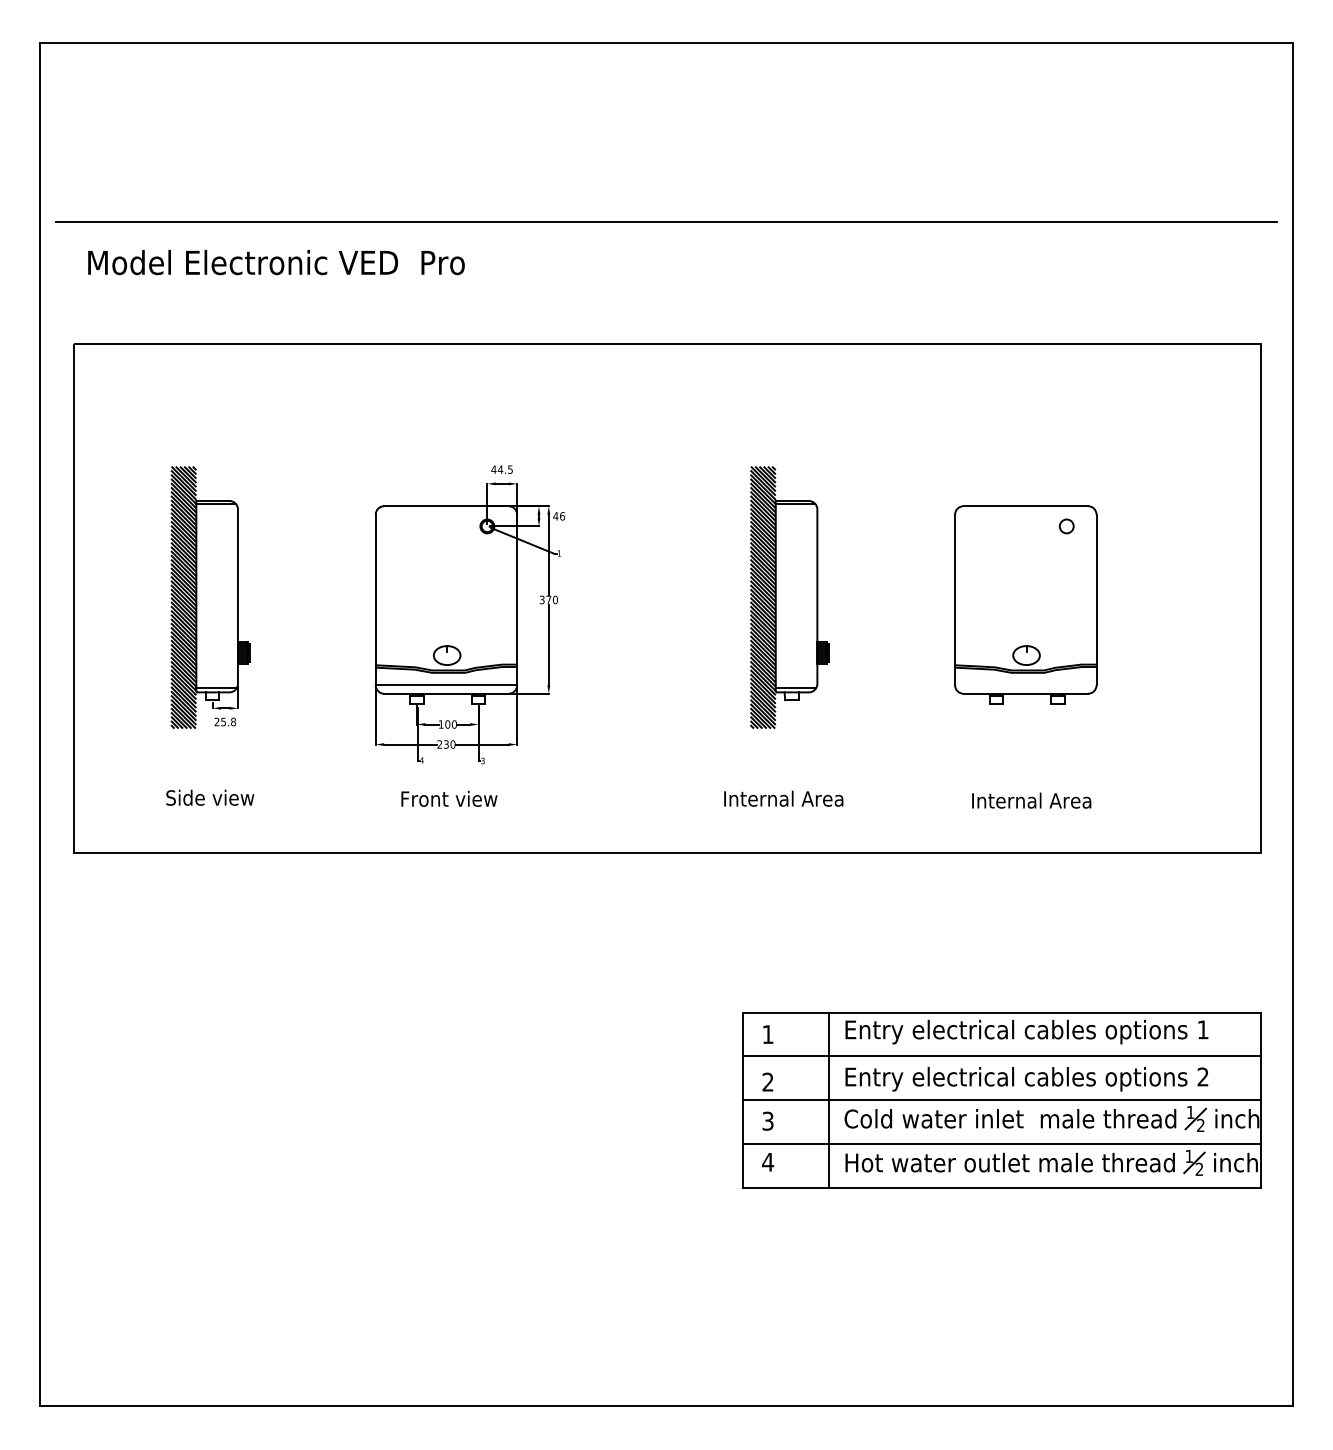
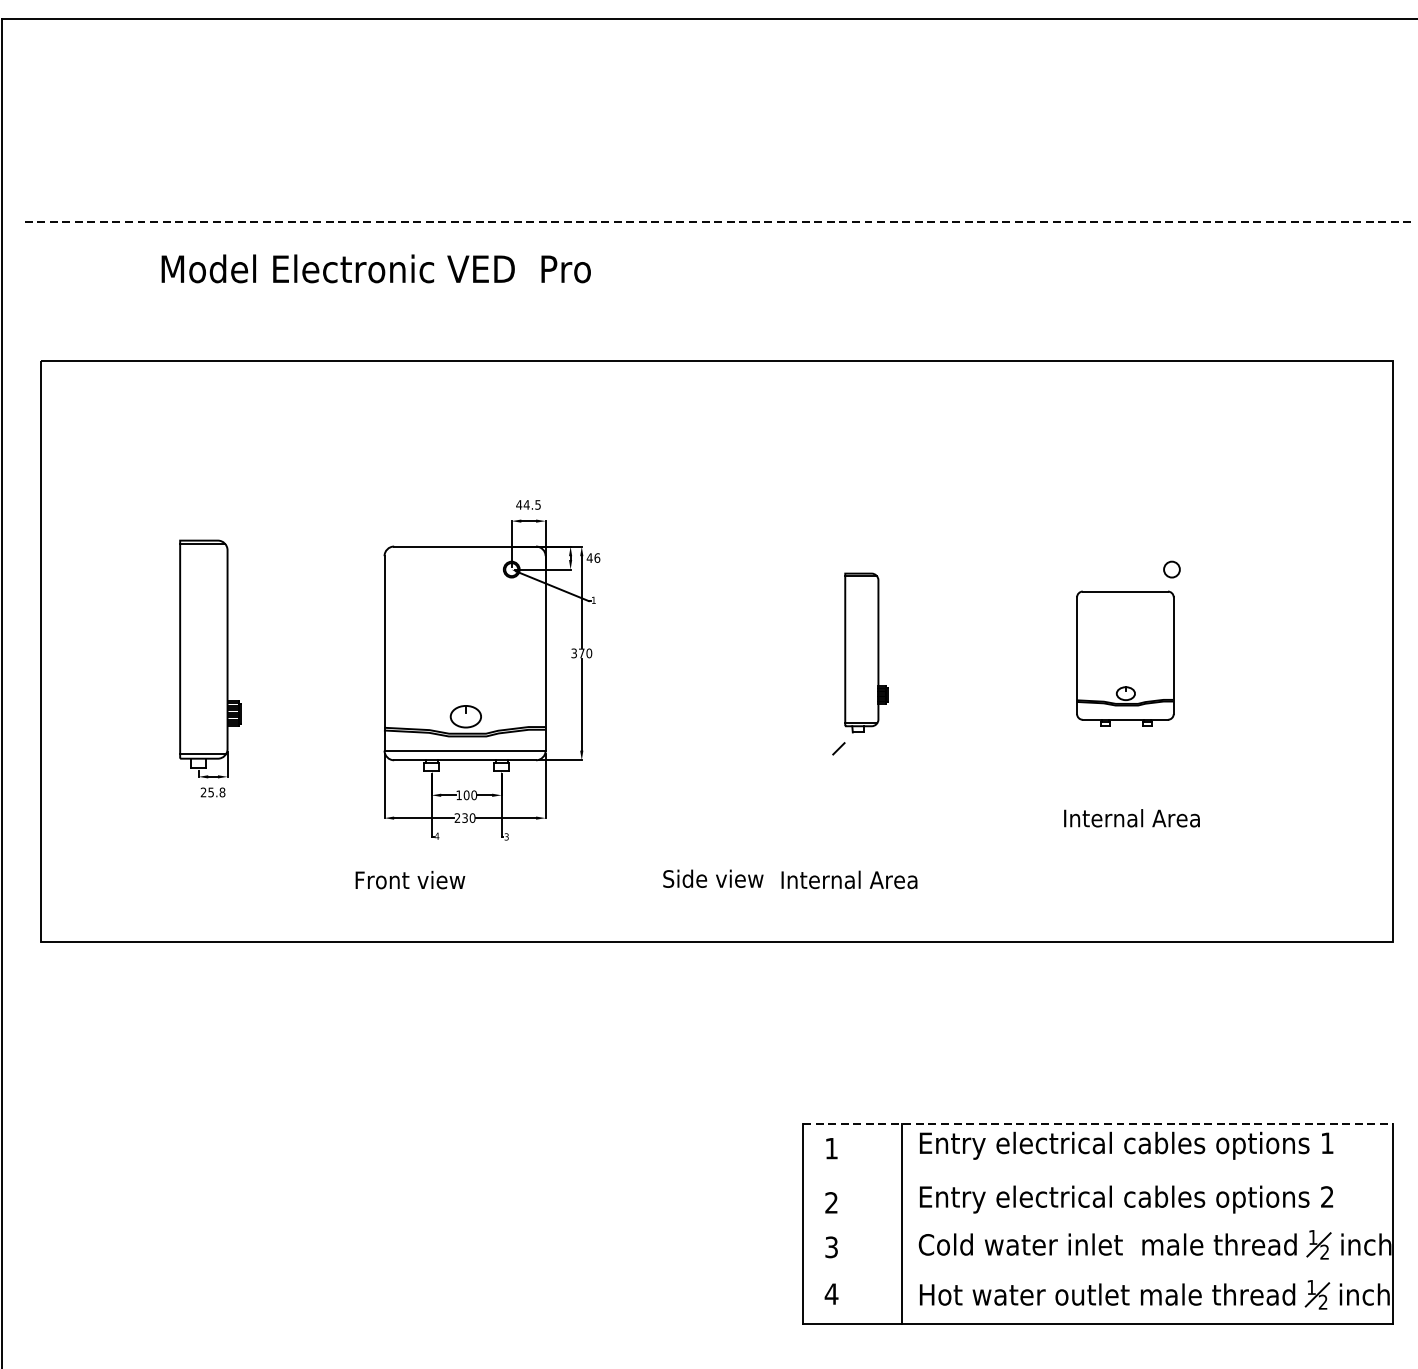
line: (666, 221) -> (715, 222), solid -> dashed
text: (276, 262) -> (376, 268), moved
hatch: (183, 597) -> (165, 650), removed
part: (789, 597) -> (856, 650), size x0.7
part: (1025, 604) -> (1124, 658), size x0.6
text: (210, 797) -> (713, 878), moved
text: (449, 798) -> (410, 879), moved
text: (1031, 800) -> (1131, 818), moved
line: (1002, 1012) -> (1098, 1123), solid -> dashed
line: (1001, 1056) -> (1097, 1173), removed
line: (1001, 1100) -> (1097, 1223), removed
line: (1001, 1144) -> (1097, 1273), removed

